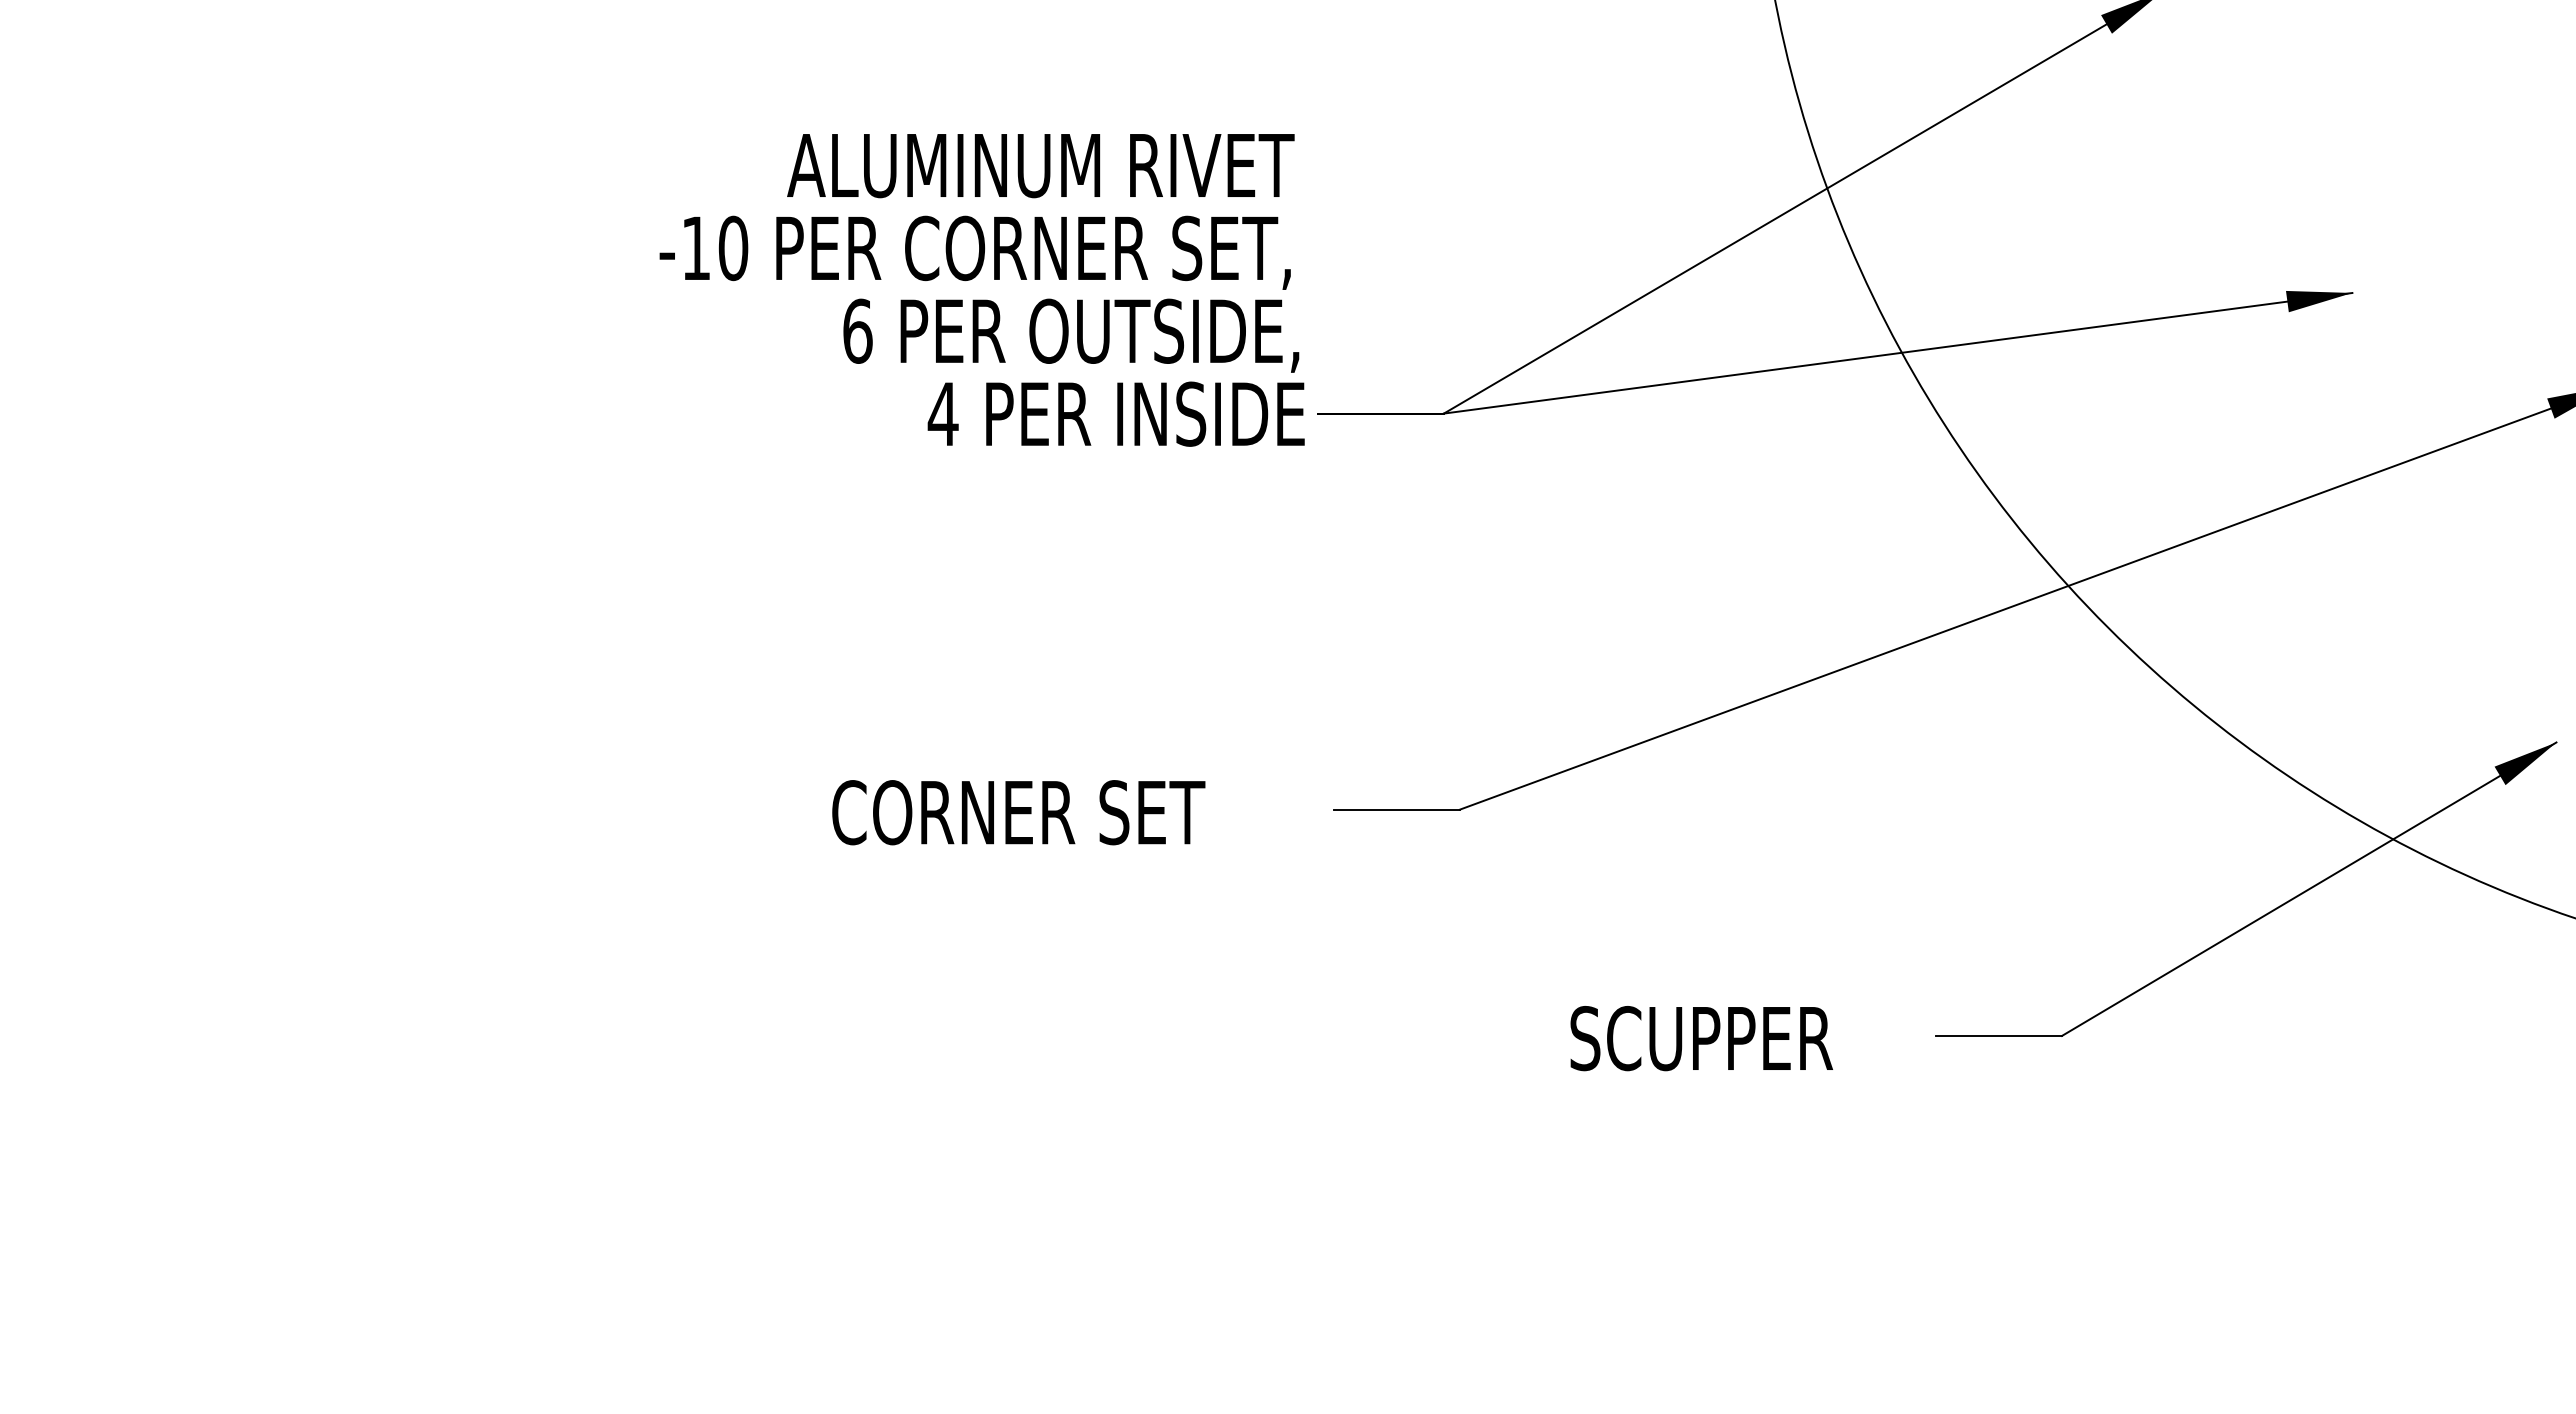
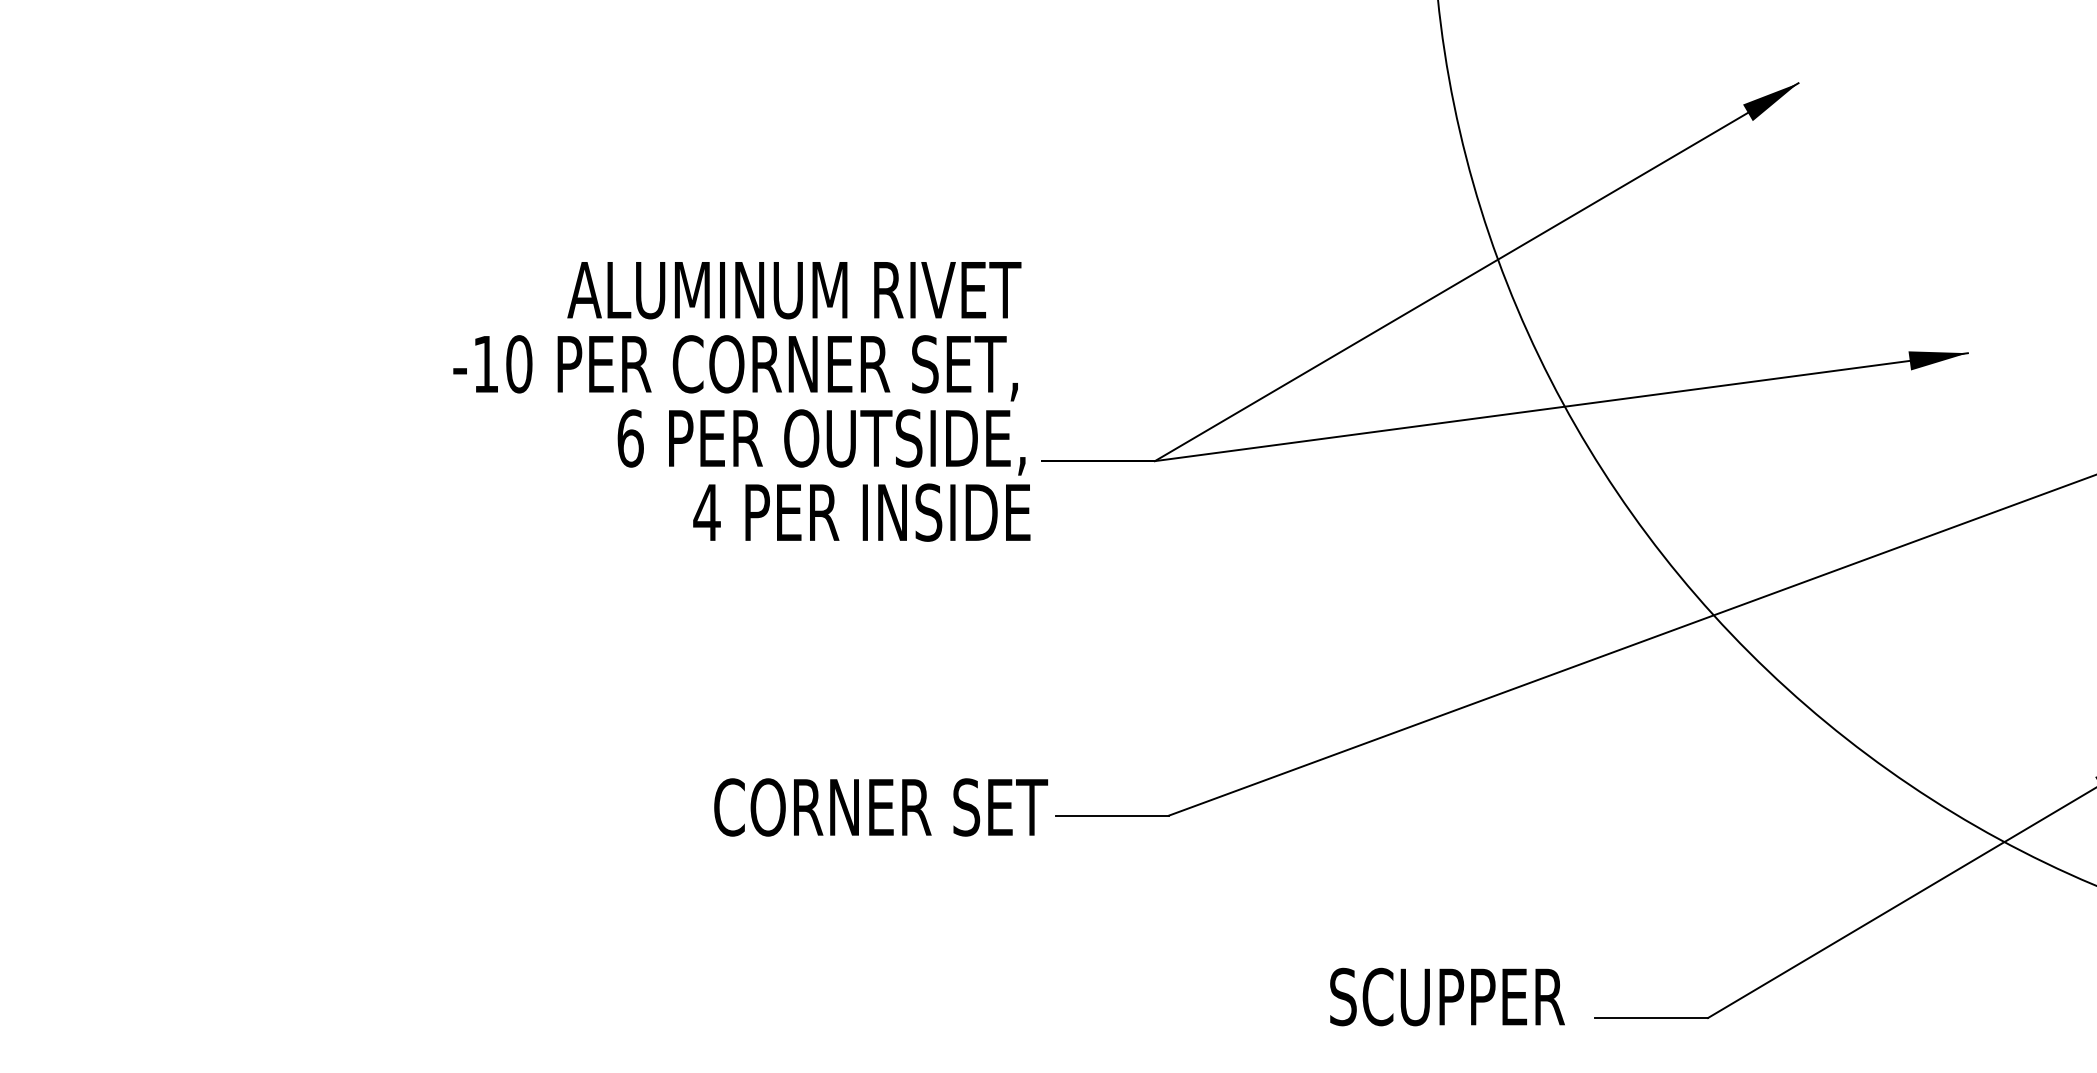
text: (981, 290) -> (741, 401), moved
text: (1018, 812) -> (880, 807), moved
text: (1701, 1038) -> (1447, 997), moved

